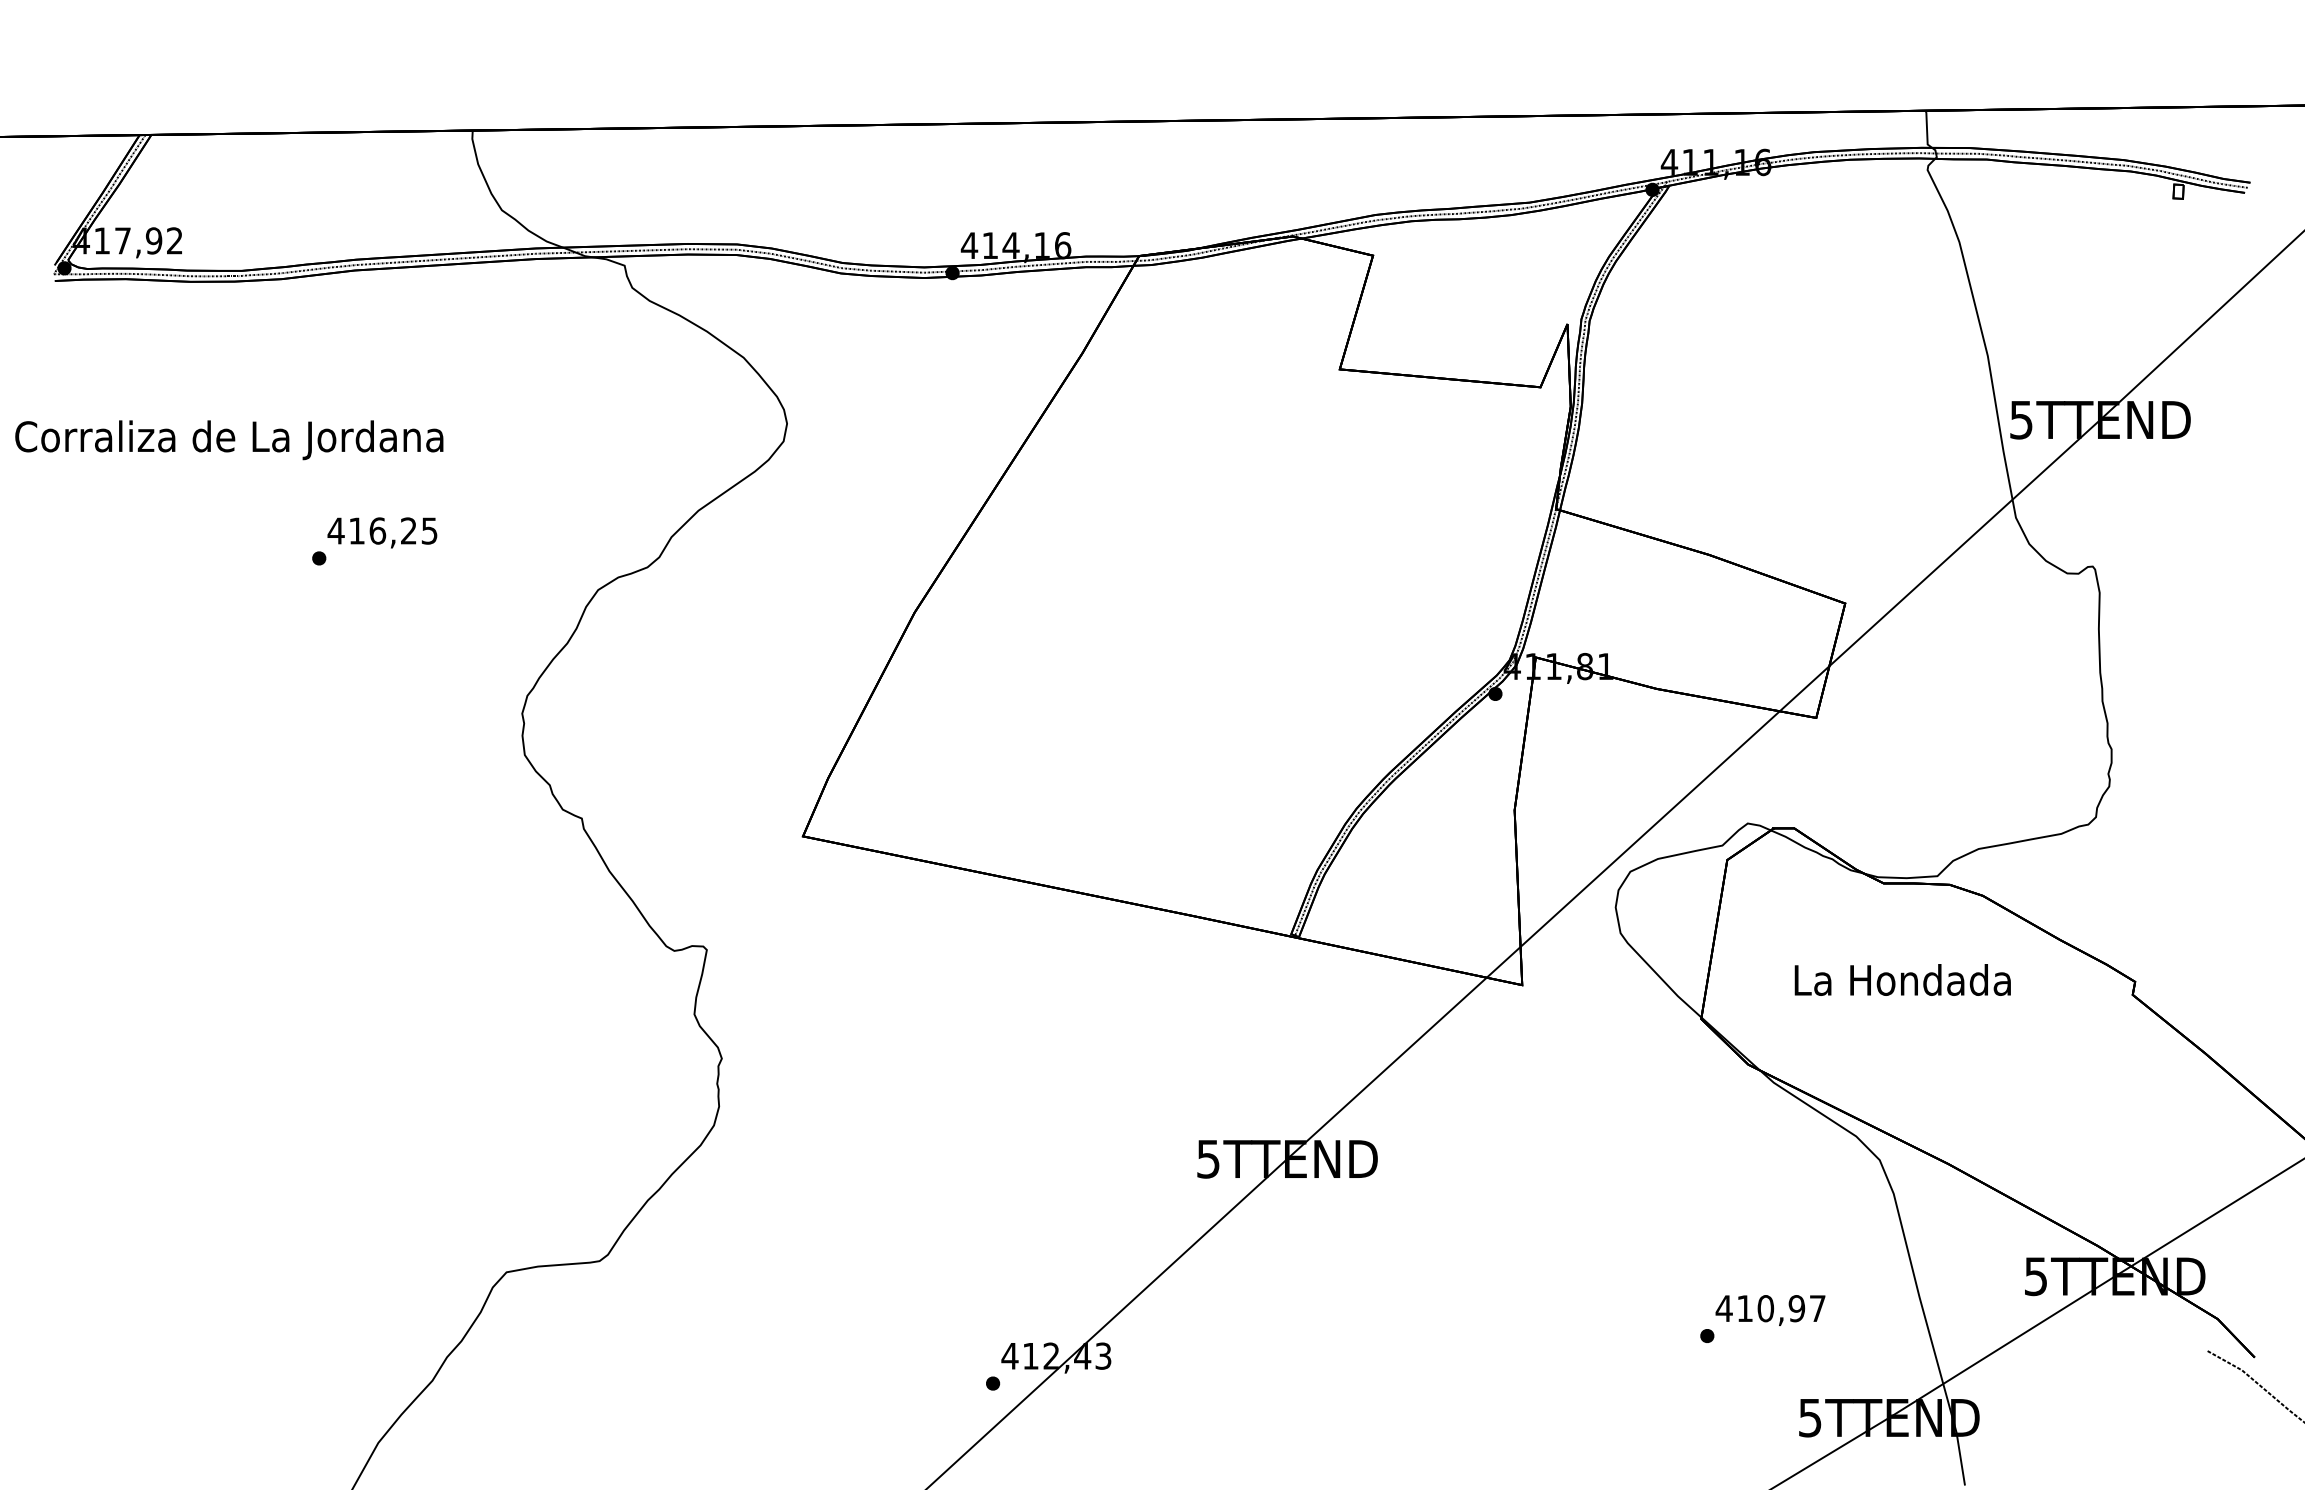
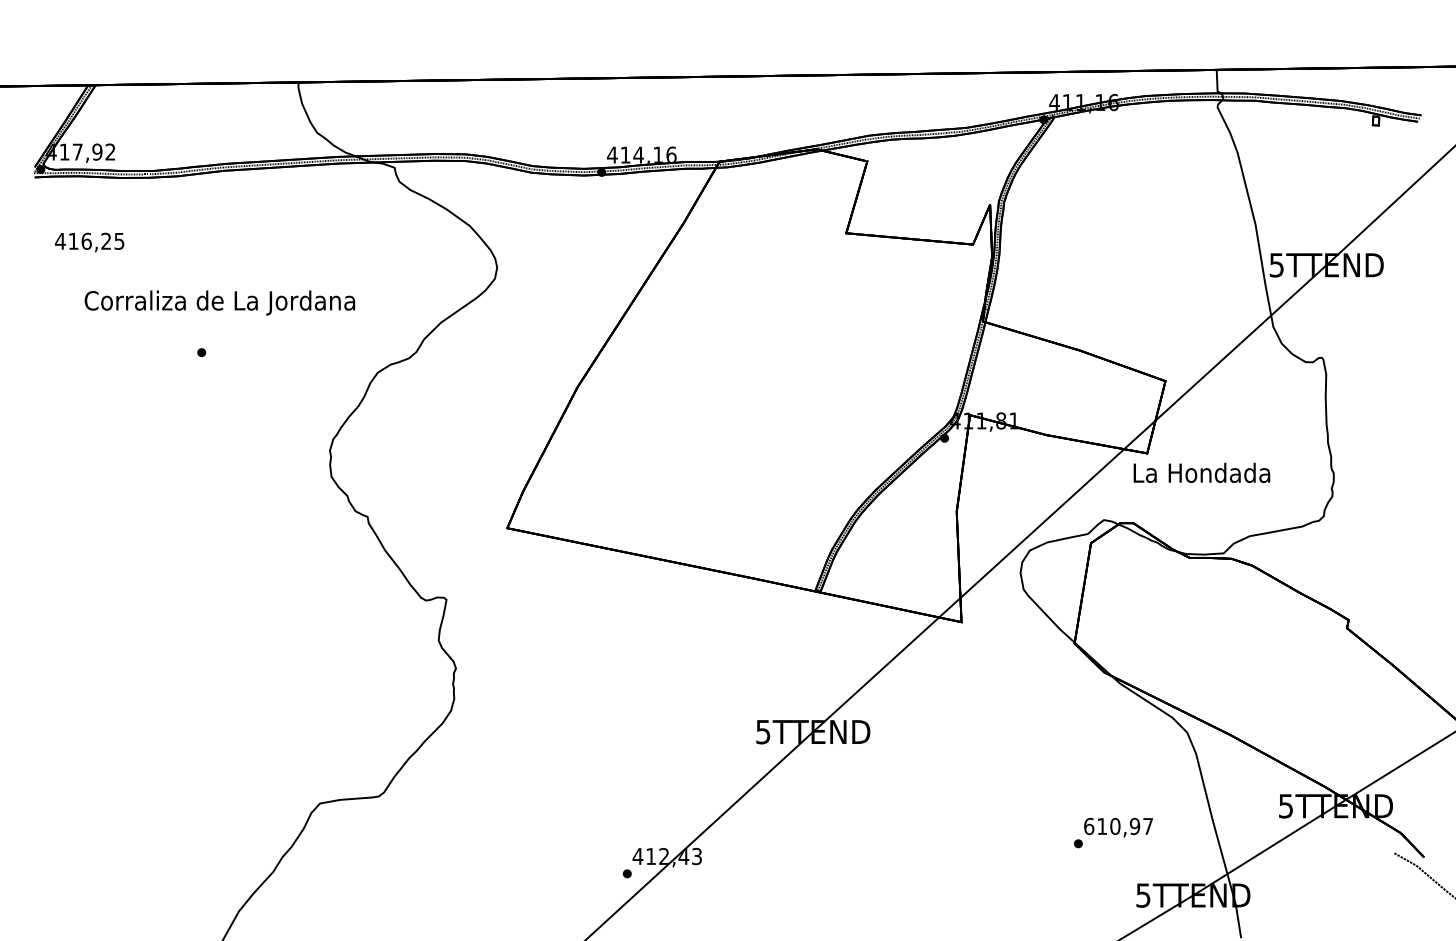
text: (228, 439) -> (219, 302), moved
text: (382, 532) -> (89, 242), moved
text: (1902, 979) -> (1201, 472), moved
text: (1723, 1308) -> (1088, 826), 410,97 -> 610,97

